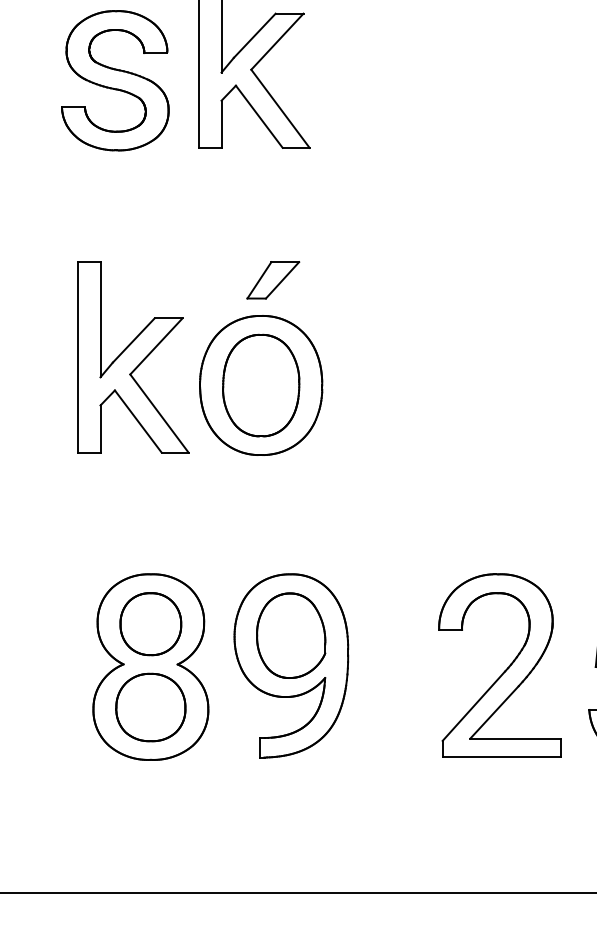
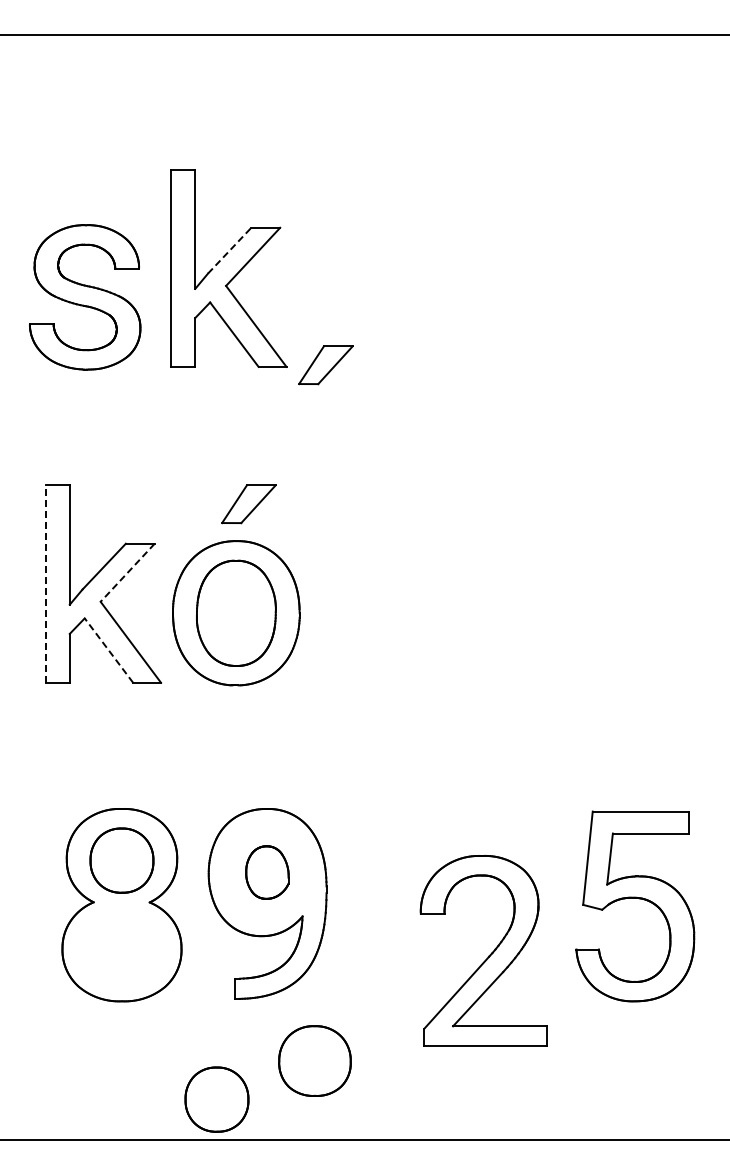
line: (254, 35) -> (229, 250), solid -> dashed
part: (347, 146) -> (325, 365), added
line: (156, 346) -> (127, 572), solid -> dashed
line: (78, 357) -> (46, 584), solid -> dashed
line: (137, 421) -> (108, 650), solid -> dashed
part: (291, 635) -> (267, 872), size x0.6
part: (504, 670) -> (488, 955), moved
part: (150, 707) -> (314, 1060), moved
part: (242, 854) -> (216, 1099), added

